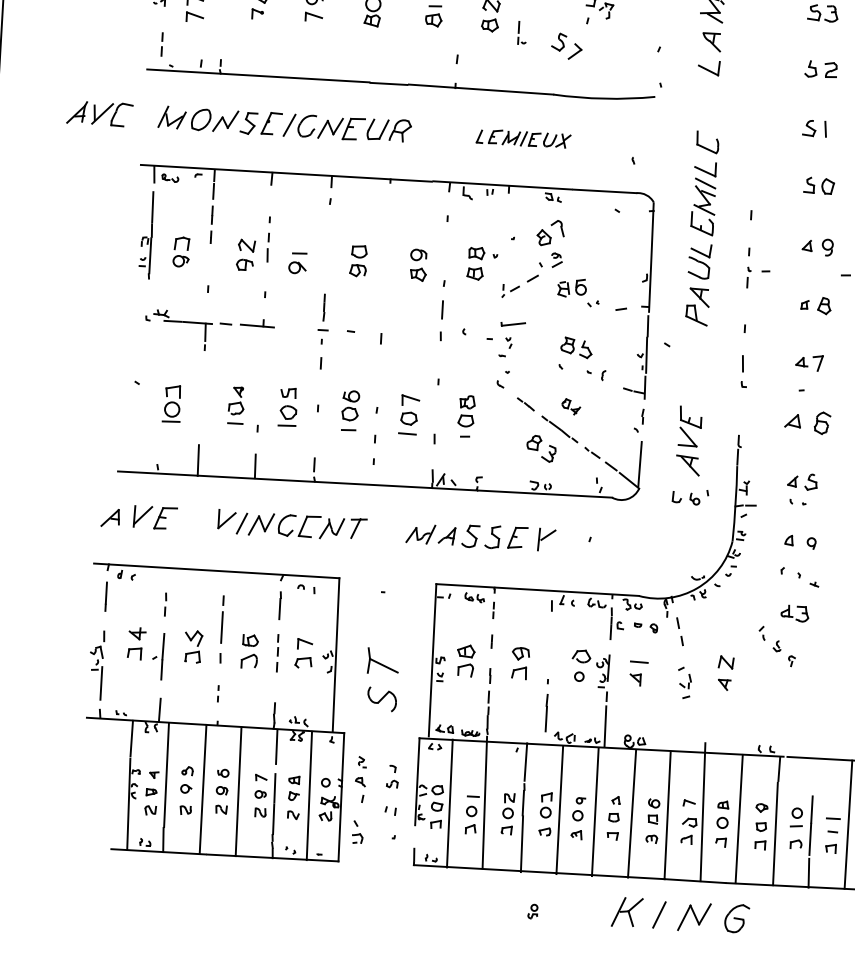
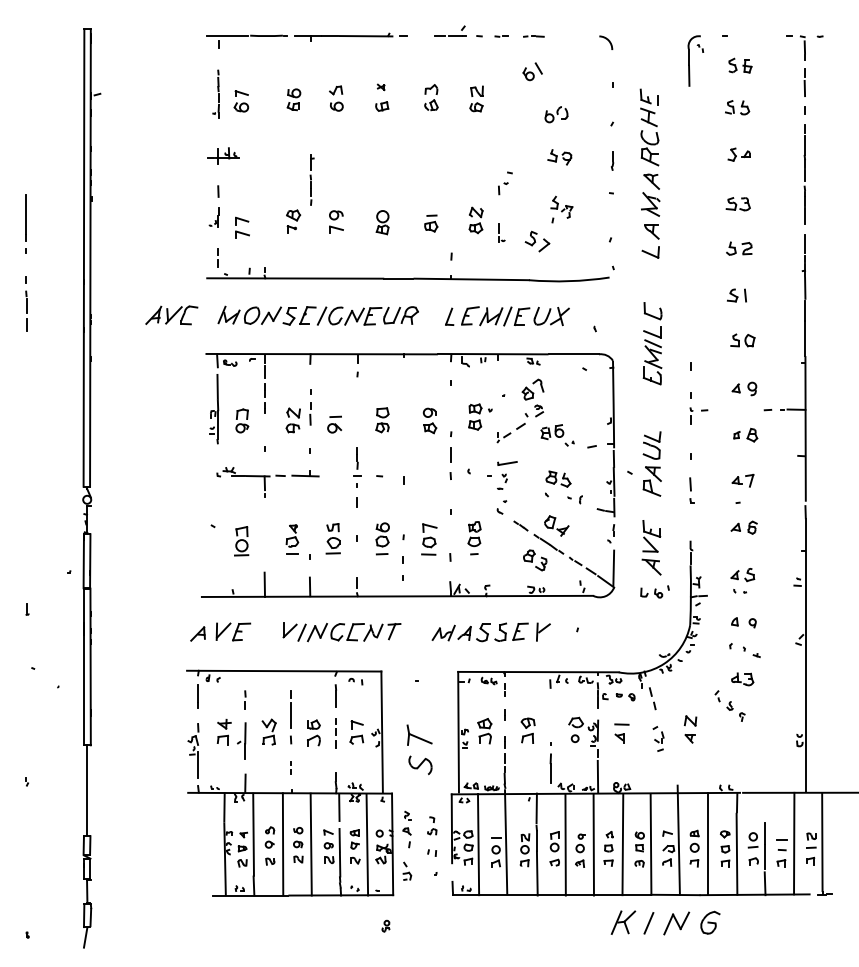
part: (523, 138) -> (507, 316), size x1.67
part: (697, 284) -> (651, 463), moved
part: (570, 406) -> (556, 525), size x1.67
part: (806, 421) -> (743, 527), size x0.71
part: (532, 910) -> (385, 925), moved

